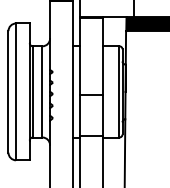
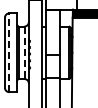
line: (16, 91) -> (9, 52), solid -> dashed
line: (42, 93) -> (24, 53), solid -> dashed

